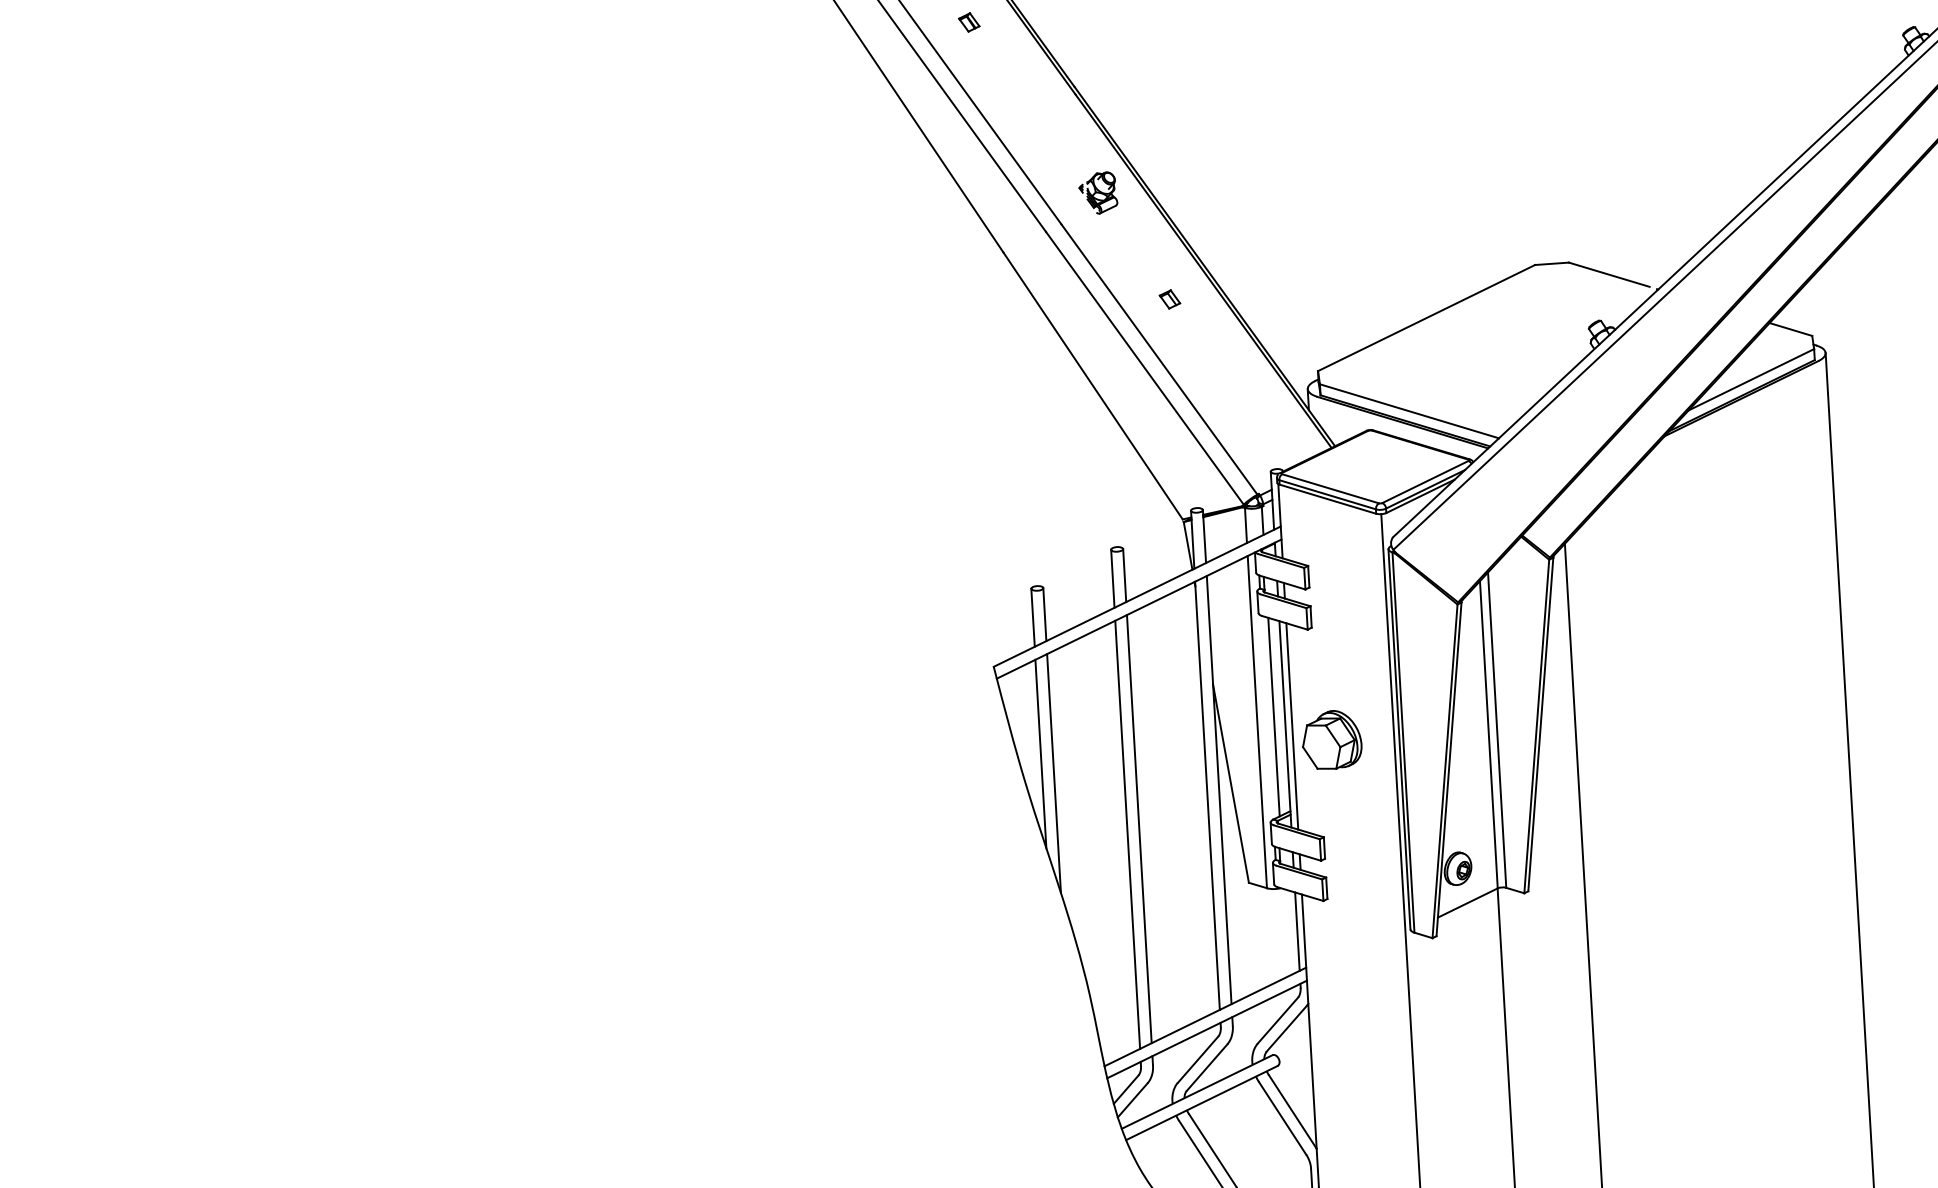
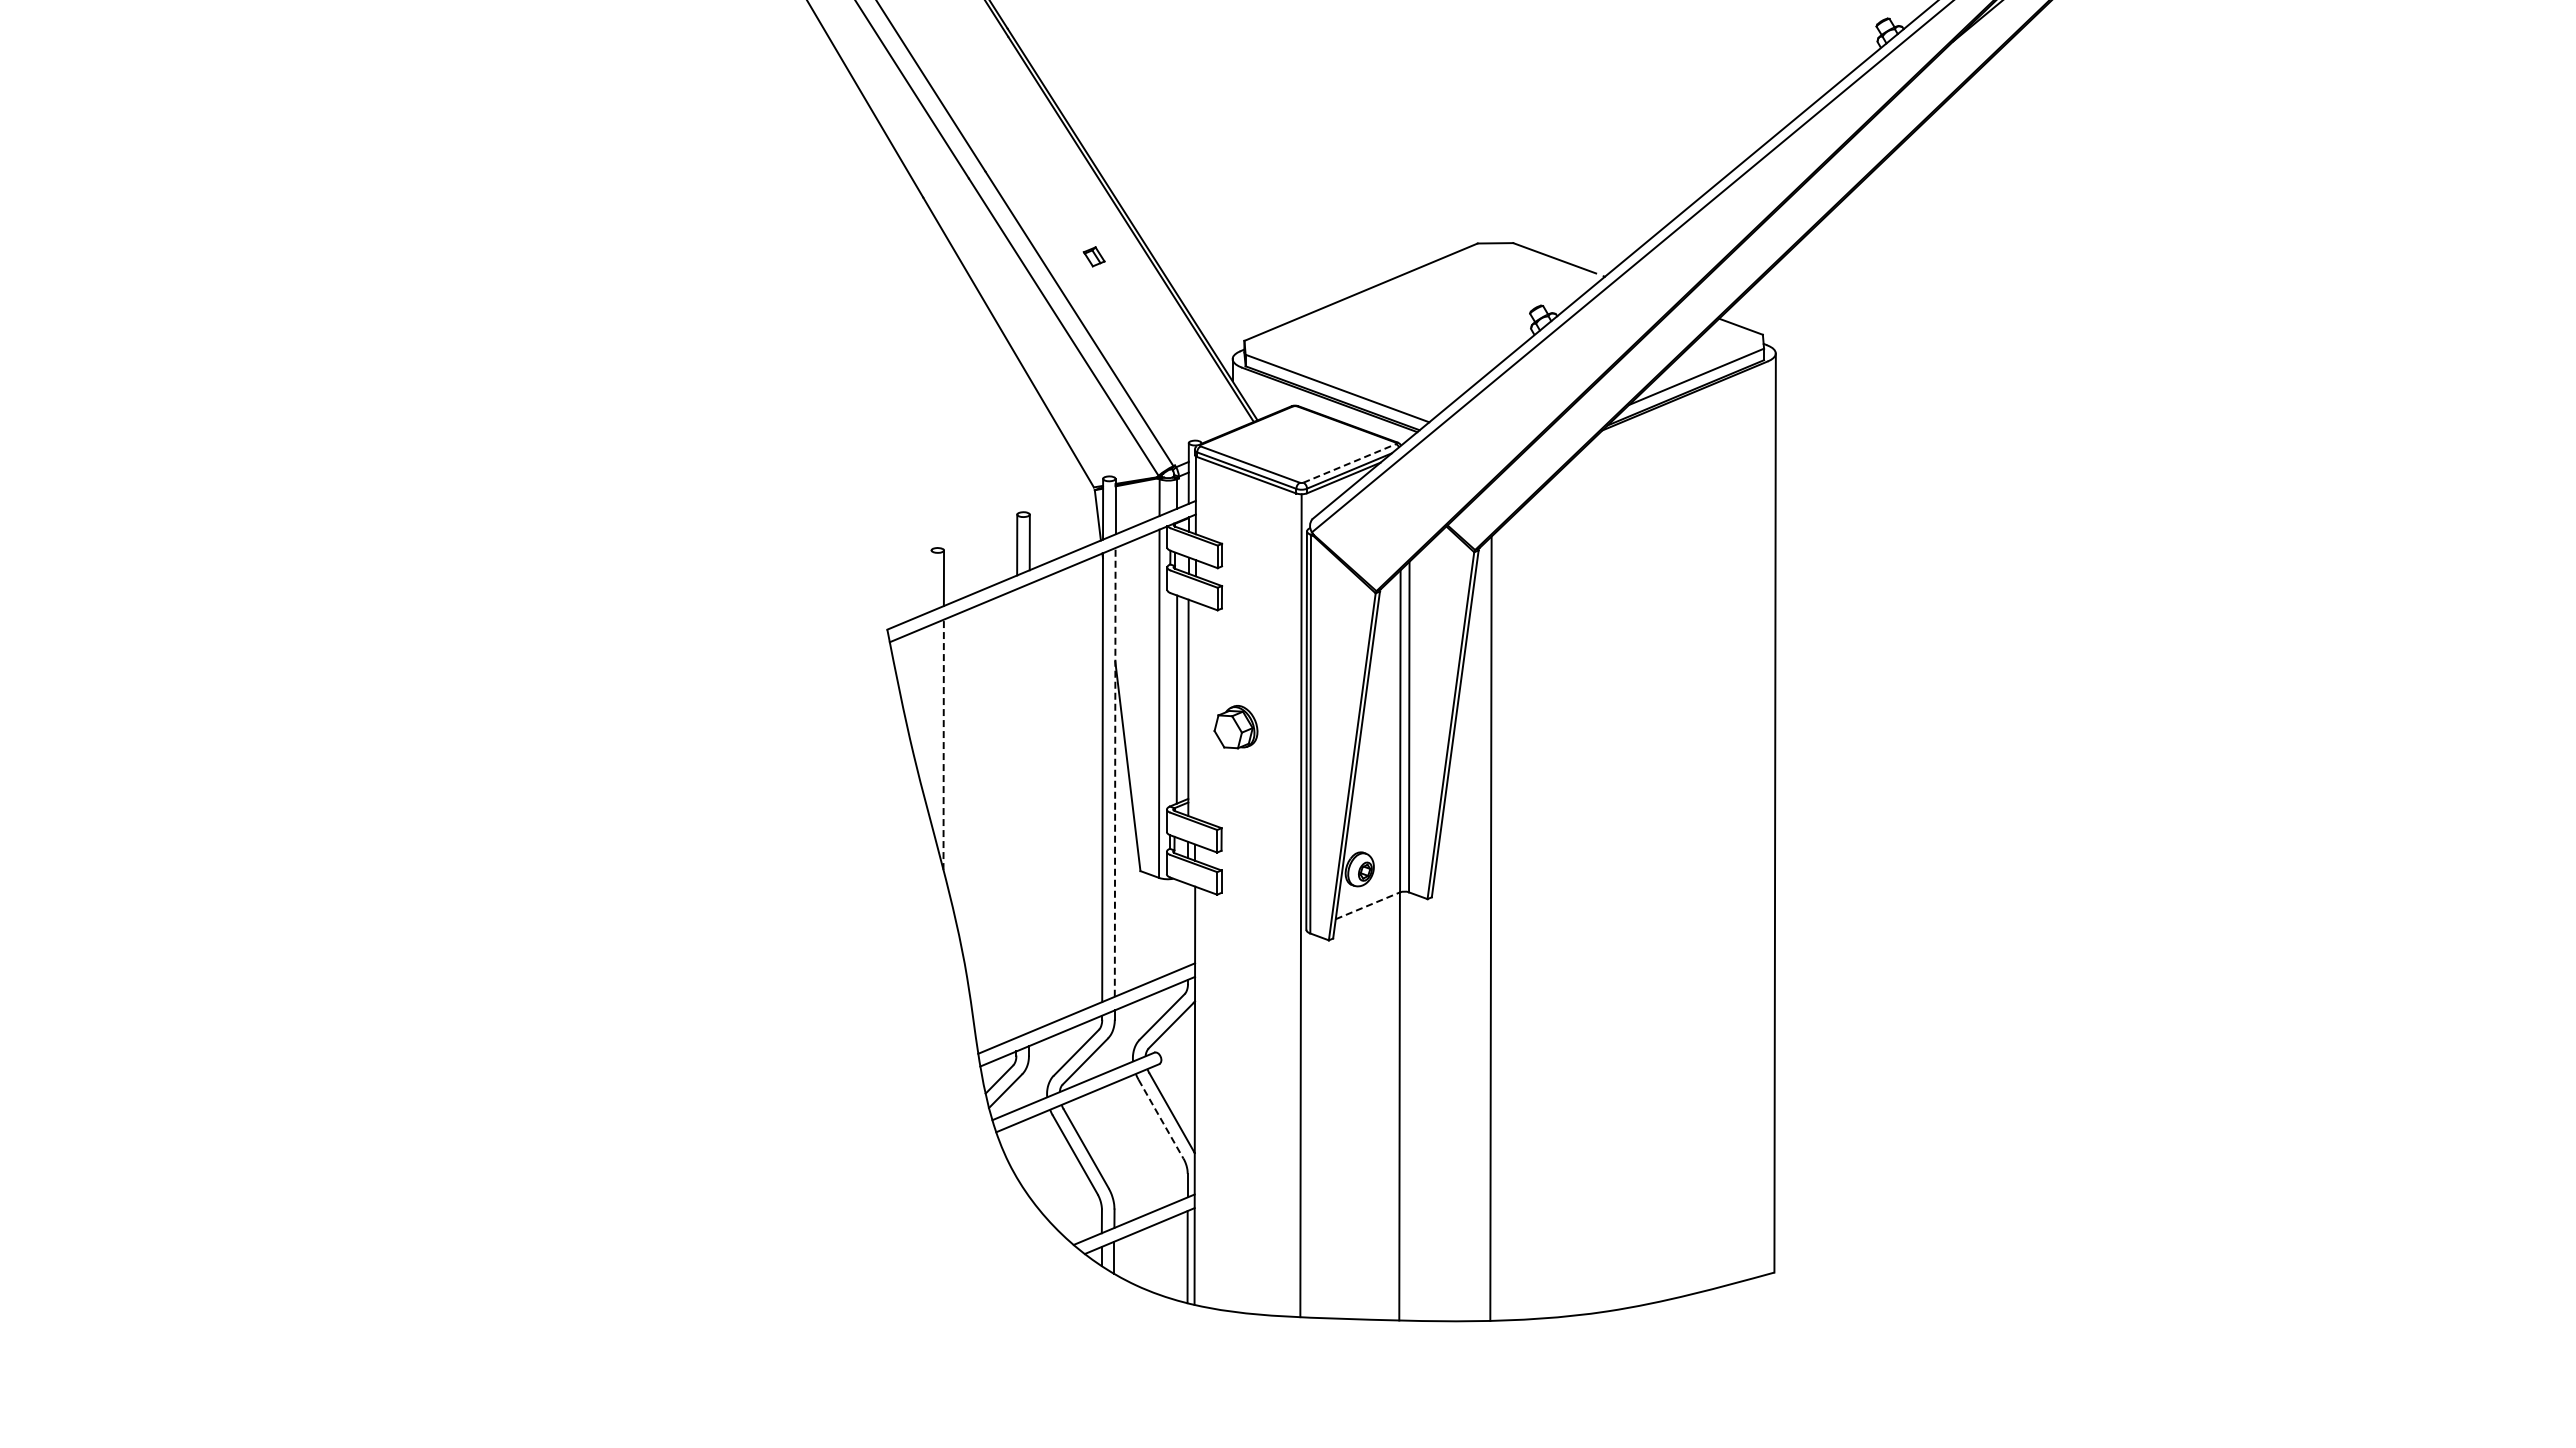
part: (1097, 193) -> (1025, 141), removed
line: (1426, 482) -> (1350, 463), solid -> dashed
line: (1033, 617) -> (931, 580), removed
line: (1292, 726) -> (1195, 710), removed
part: (1331, 739) -> (1235, 726), size x0.7
line: (1041, 753) -> (931, 723), removed
line: (1053, 773) -> (943, 744), solid -> dashed
line: (1219, 789) -> (1115, 771), solid -> dashed
line: (1138, 828) -> (1028, 807), removed
line: (1127, 834) -> (1016, 813), removed
line: (1467, 902) -> (1367, 905), solid -> dashed
line: (1297, 931) -> (1188, 925), removed
line: (1283, 1118) -> (1161, 1119), solid -> dashed

